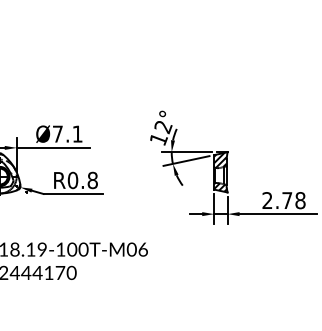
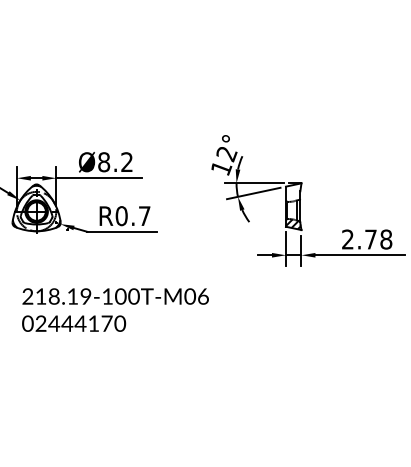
text: (67, 134) -> (115, 162), Ø7.1 -> Ø8.2
hatch: (219, 160) -> (292, 192), removed
text: (92, 180) -> (144, 216), R0.8 -> R0.7

